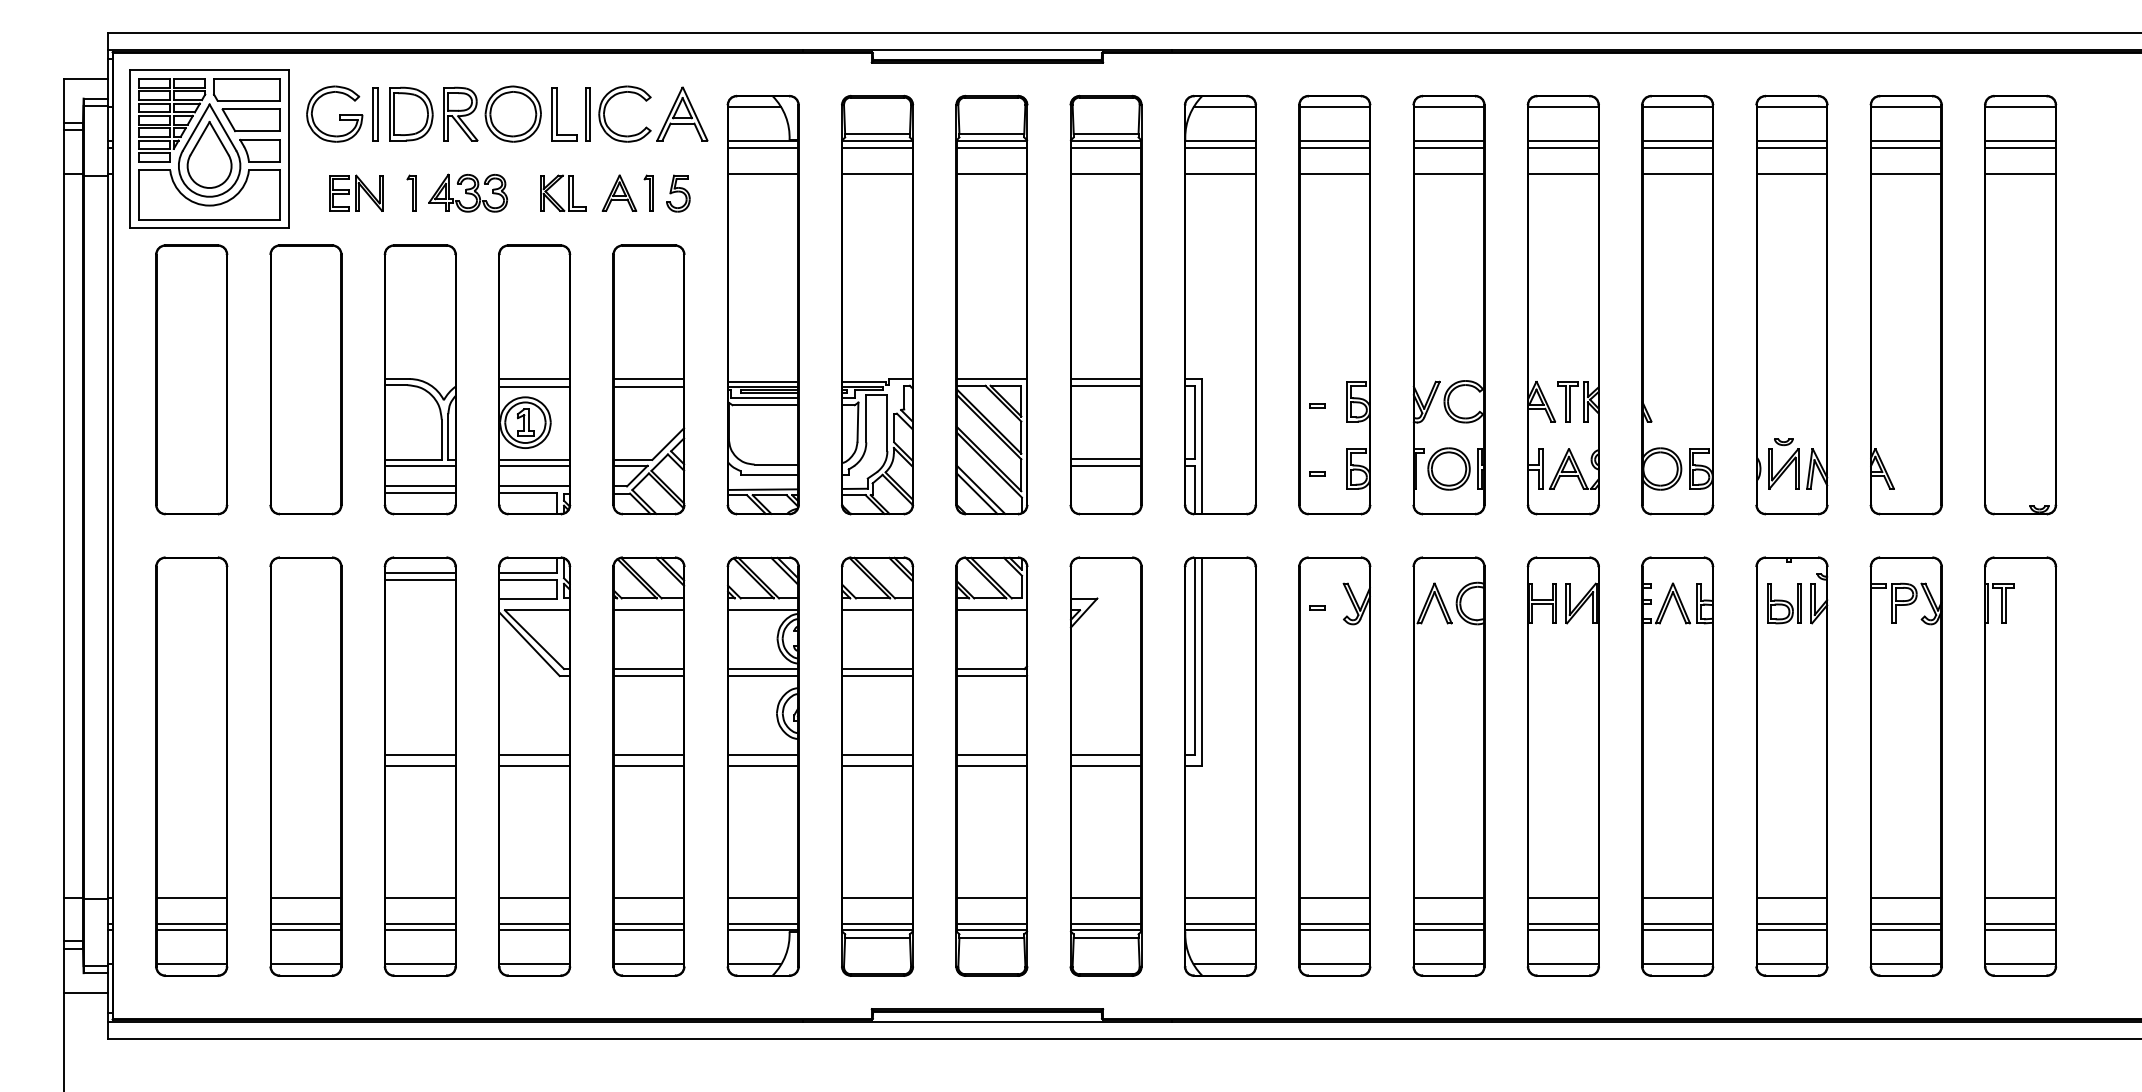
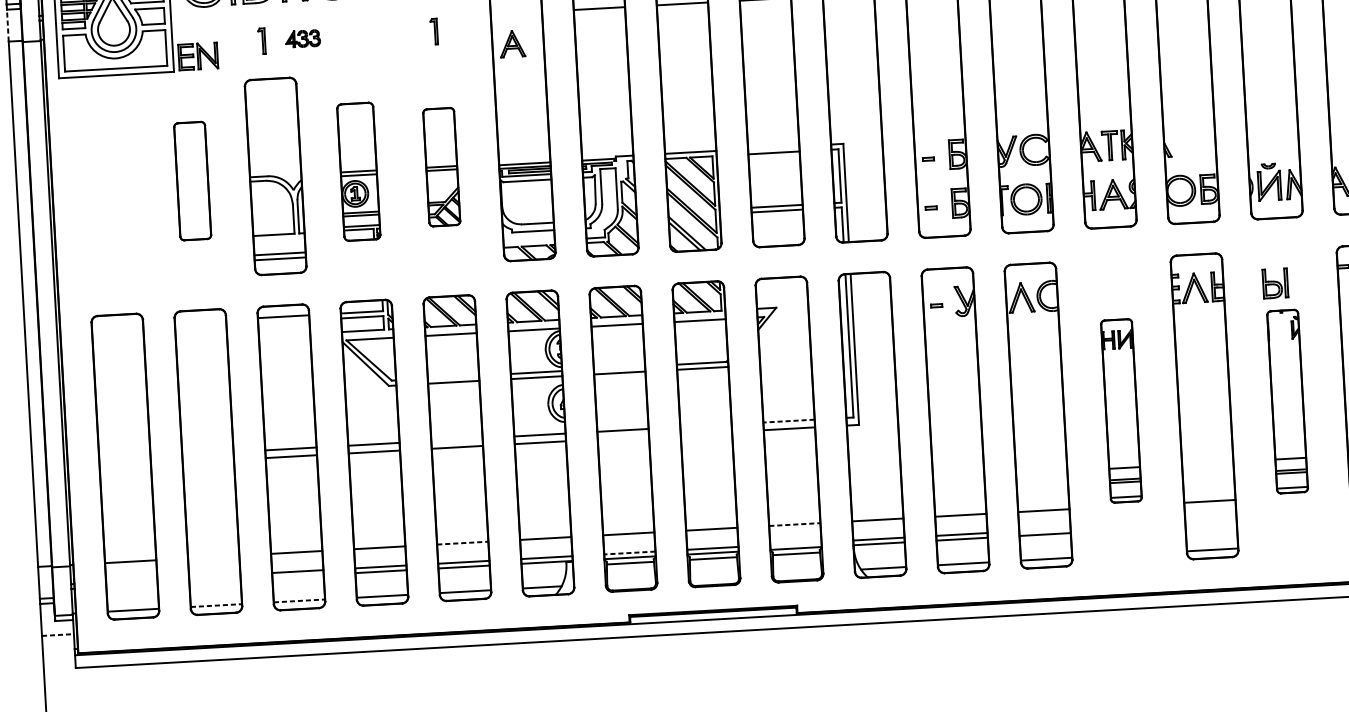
line: (64, 152) -> (8, 25), solid -> dashed
line: (763, 174) -> (516, 13), removed
part: (356, 192) -> (198, 55), moved
part: (468, 192) -> (303, 38), size x0.6
part: (563, 192) -> (372, 34), removed
part: (619, 192) -> (512, 43), moved
part: (678, 193) -> (455, 30), removed
line: (1105, 378) -> (773, 147), removed
part: (191, 379) -> (109, 185), removed
part: (305, 379) -> (192, 180), size x0.6
part: (534, 379) -> (358, 171), size x0.7
part: (648, 379) -> (441, 166), size x0.6
line: (420, 465) -> (279, 238), removed
line: (763, 489) -> (529, 242), removed
line: (420, 579) -> (283, 321), removed
line: (648, 669) -> (453, 377), removed
line: (877, 669) -> (619, 368), removed
line: (648, 755) -> (456, 440), removed
line: (991, 755) -> (705, 426), removed
line: (1105, 755) -> (788, 421), solid -> dashed
line: (877, 765) -> (623, 437), removed
line: (991, 765) -> (706, 433), removed
part: (1562, 766) -> (1120, 410), size x0.6
part: (1791, 766) -> (1287, 401), size x0.6
line: (305, 897) -> (213, 557), removed
line: (649, 897) -> (463, 543), solid -> dashed
line: (1106, 897) -> (795, 524), solid -> dashed
line: (191, 923) -> (131, 580), removed
line: (305, 923) -> (214, 575), removed
line: (877, 923) -> (629, 552), solid -> dashed
line: (1105, 923) -> (795, 543), removed
line: (1448, 923) -> (1044, 529), removed
line: (1677, 923) -> (1210, 520), removed
line: (191, 930) -> (131, 585), removed
line: (305, 930) -> (214, 581), removed
line: (420, 930) -> (298, 576), removed
line: (1677, 930) -> (1211, 525), removed
line: (306, 964) -> (216, 605), solid -> dashed
line: (420, 964) -> (299, 601), solid -> dashed
line: (86, 992) -> (58, 634), solid -> dashed

